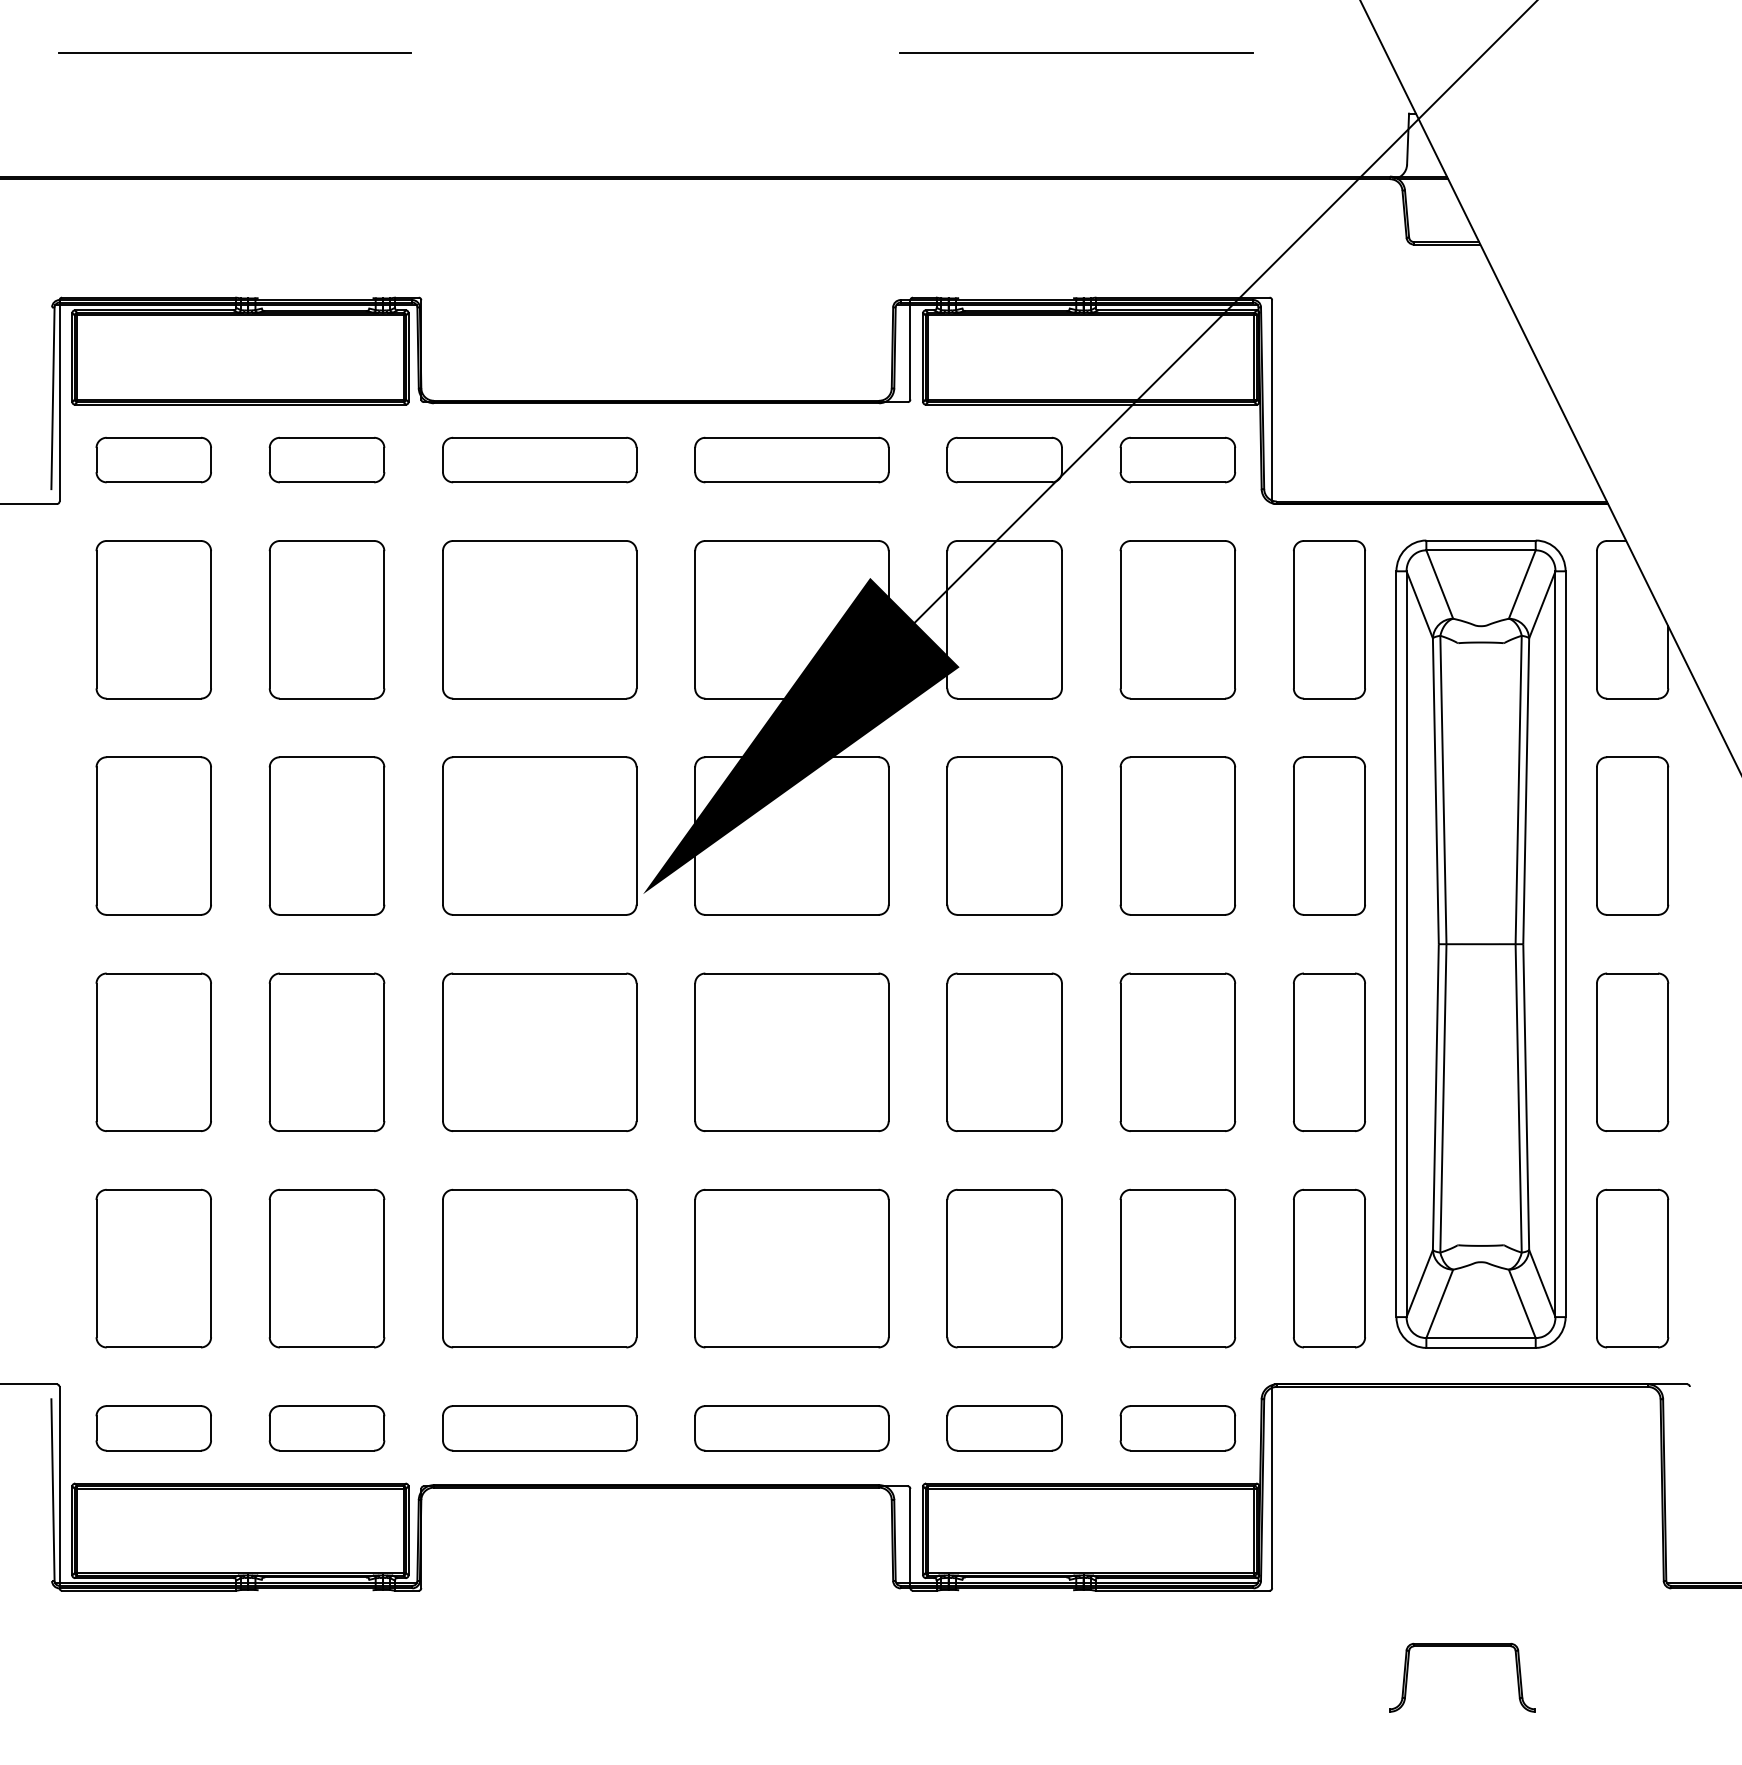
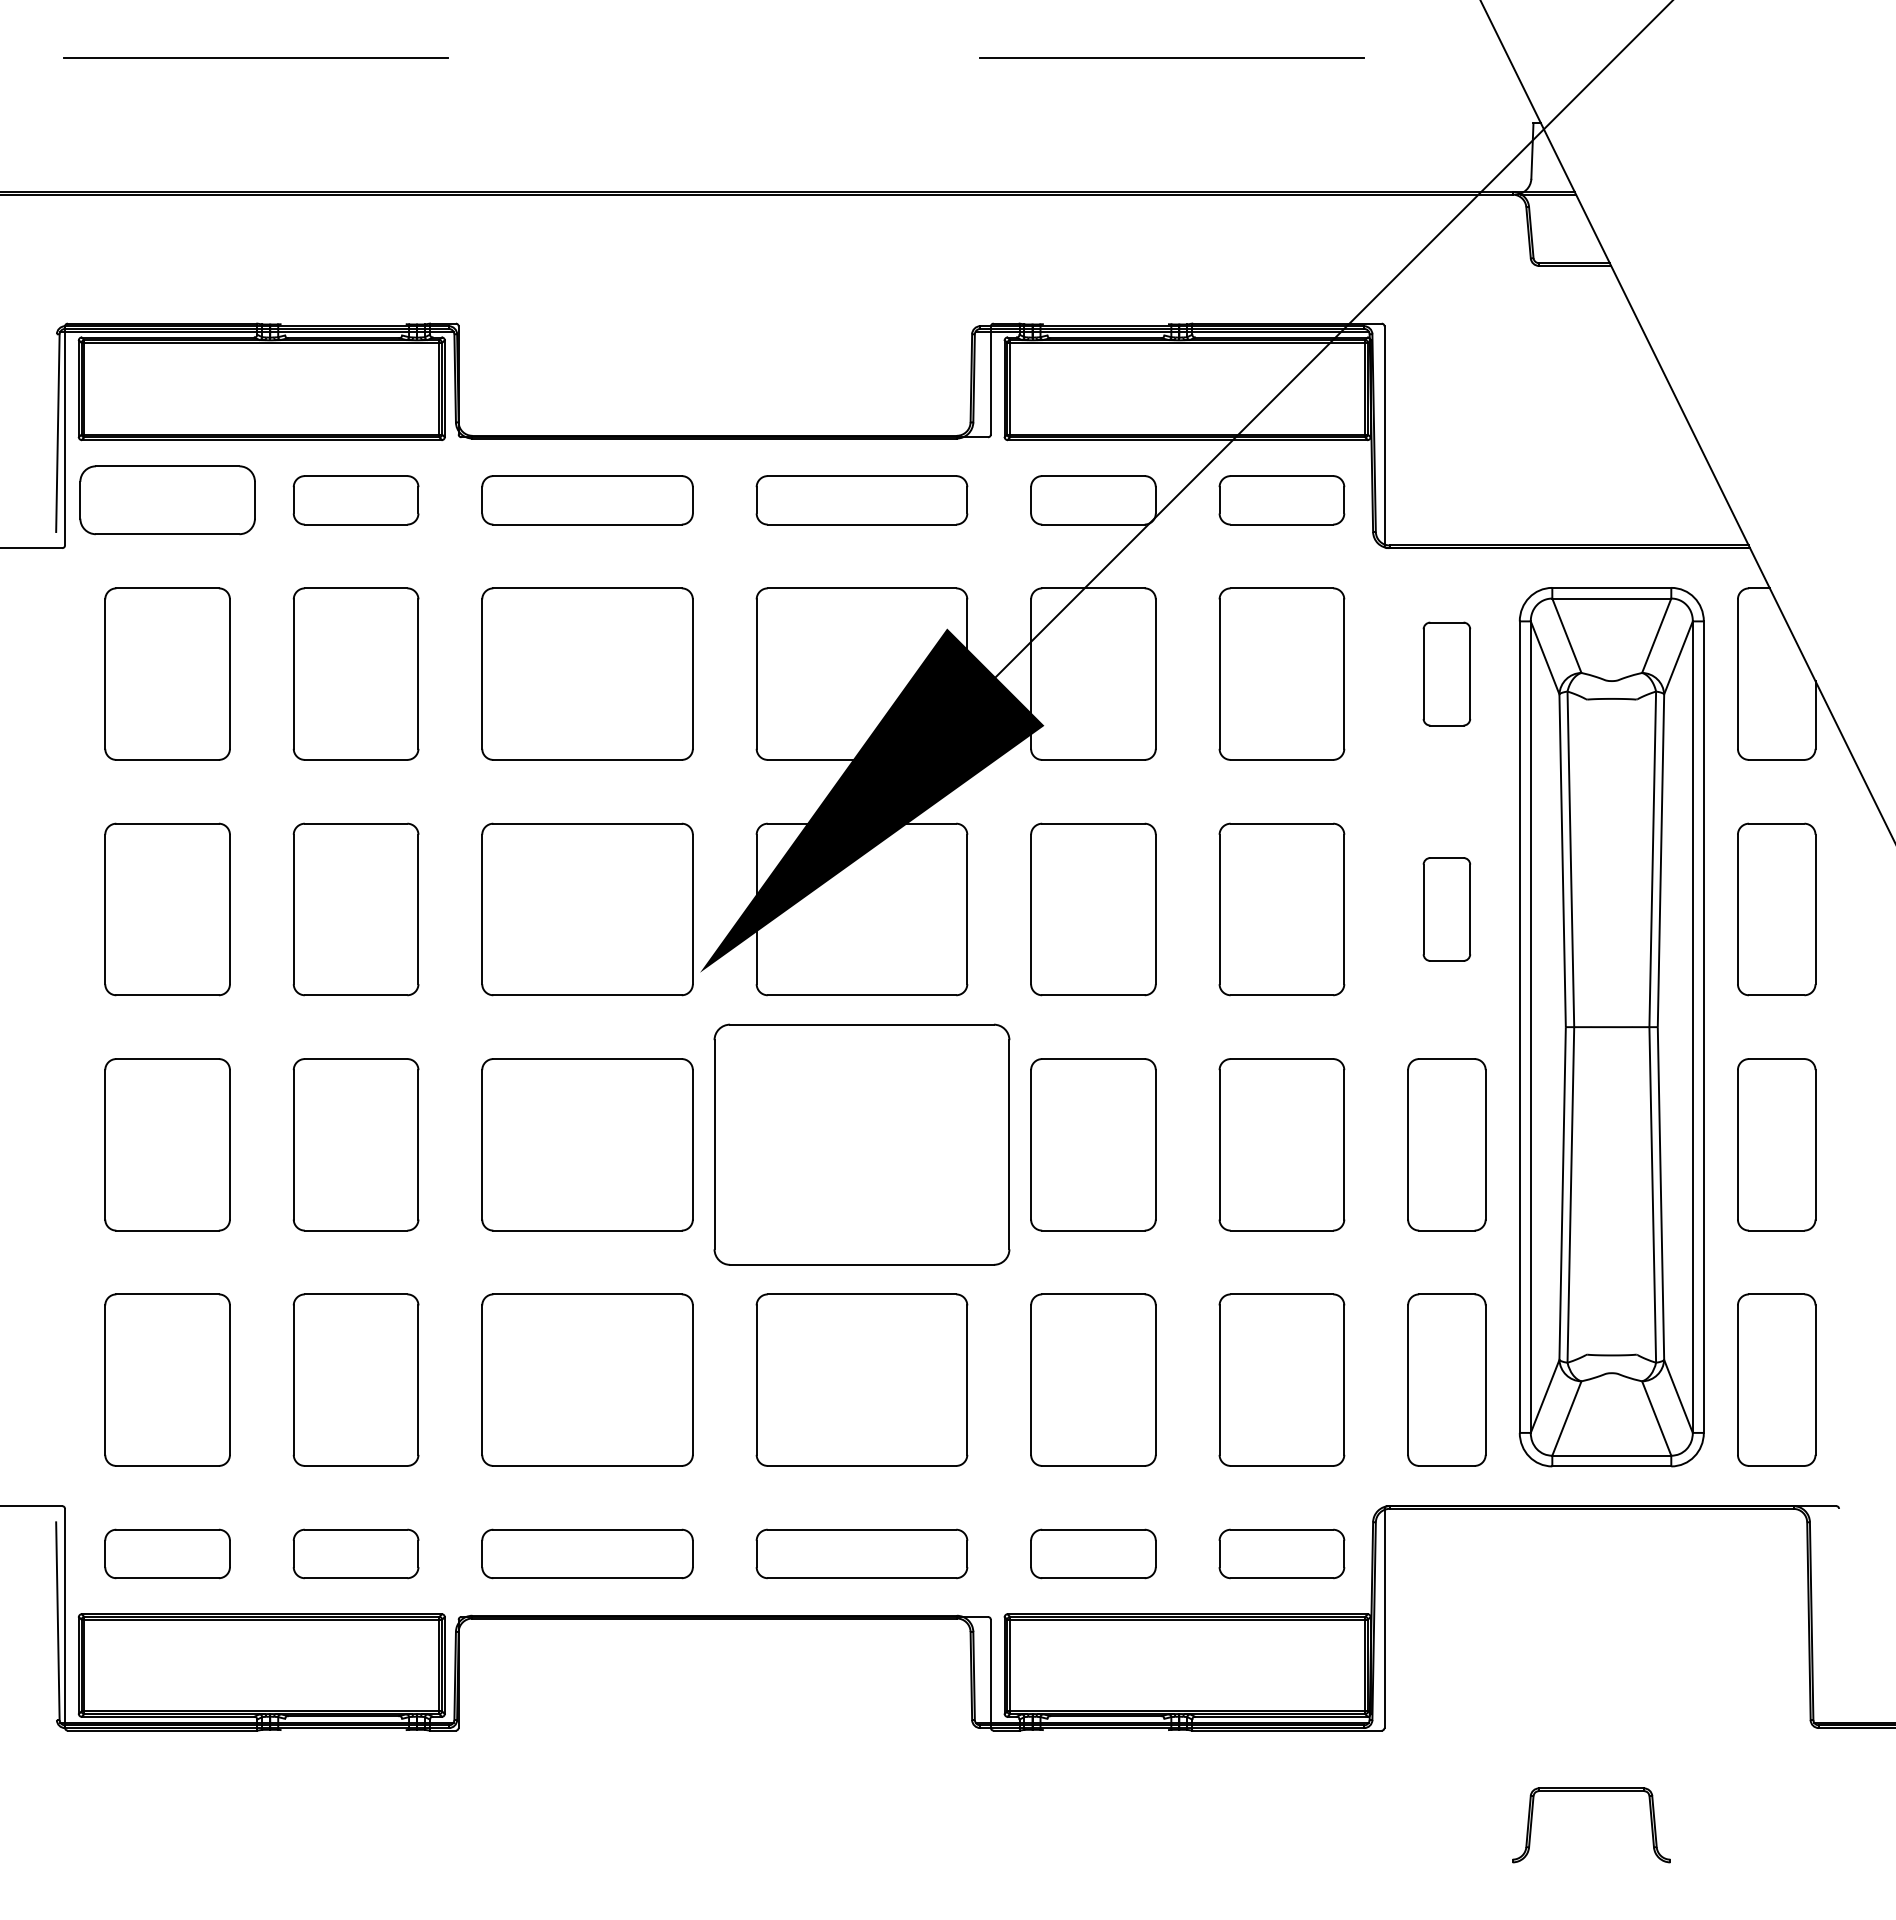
part: (153, 460) -> (167, 500), size x1.4
part: (1329, 619) -> (1446, 673), size x0.6
part: (1329, 836) -> (1446, 909), size x0.6
part: (791, 1052) -> (861, 1144), size x1.4

